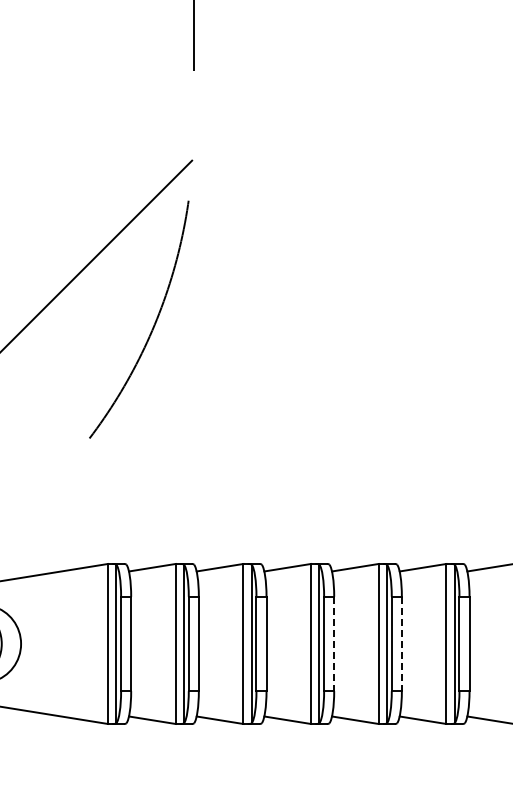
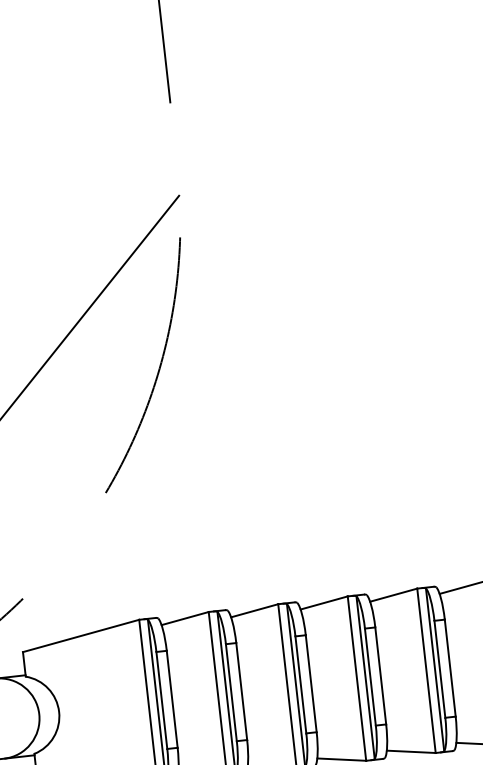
line: (334, 644) -> (381, 676), dashed -> solid
line: (401, 644) -> (449, 668), dashed -> solid

